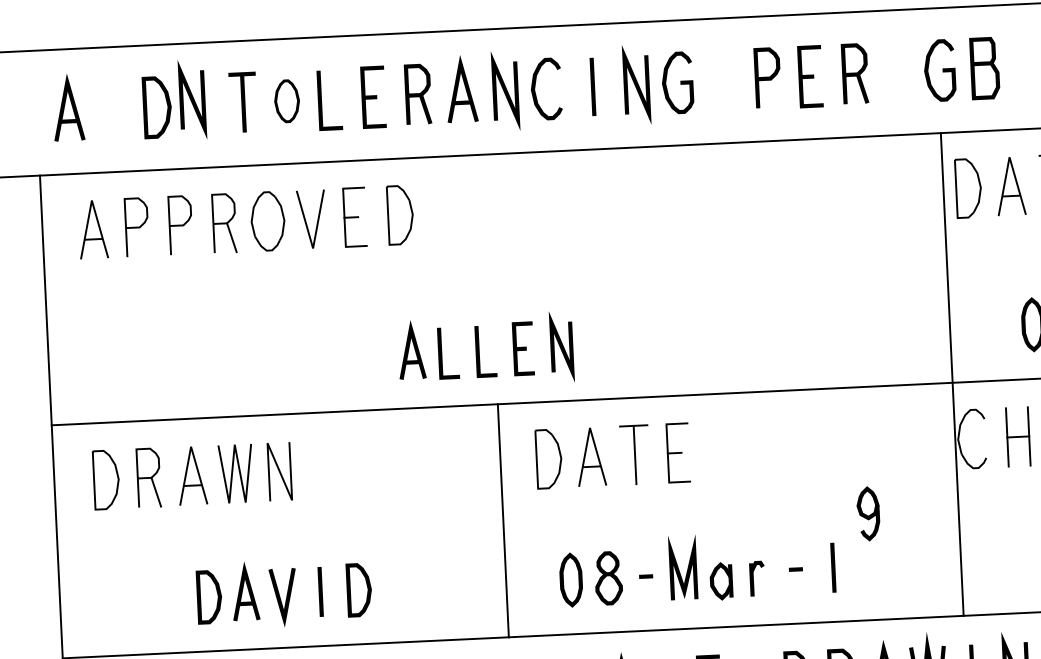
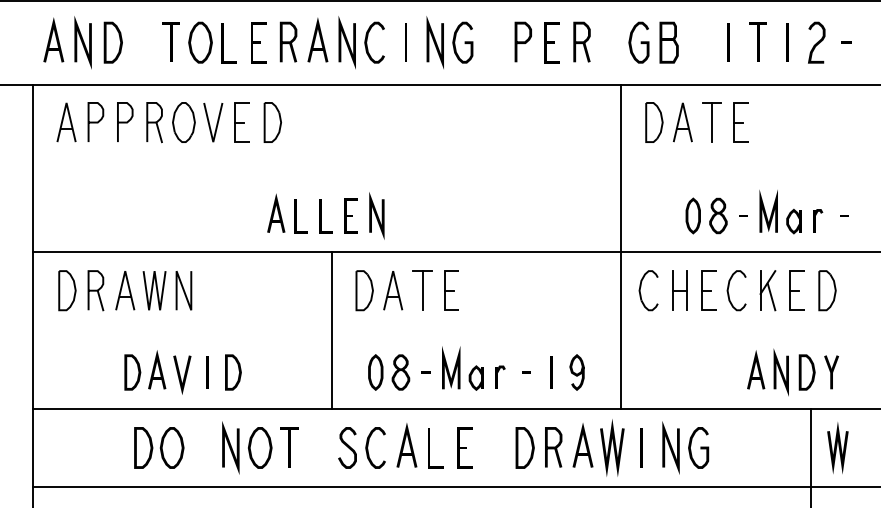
line: (191, 99) -> (82, 42), moved
part: (287, 101) -> (200, 42), size x1.43
line: (952, 374) -> (620, 246), moved
curve: (866, 513) -> (575, 372), moved

